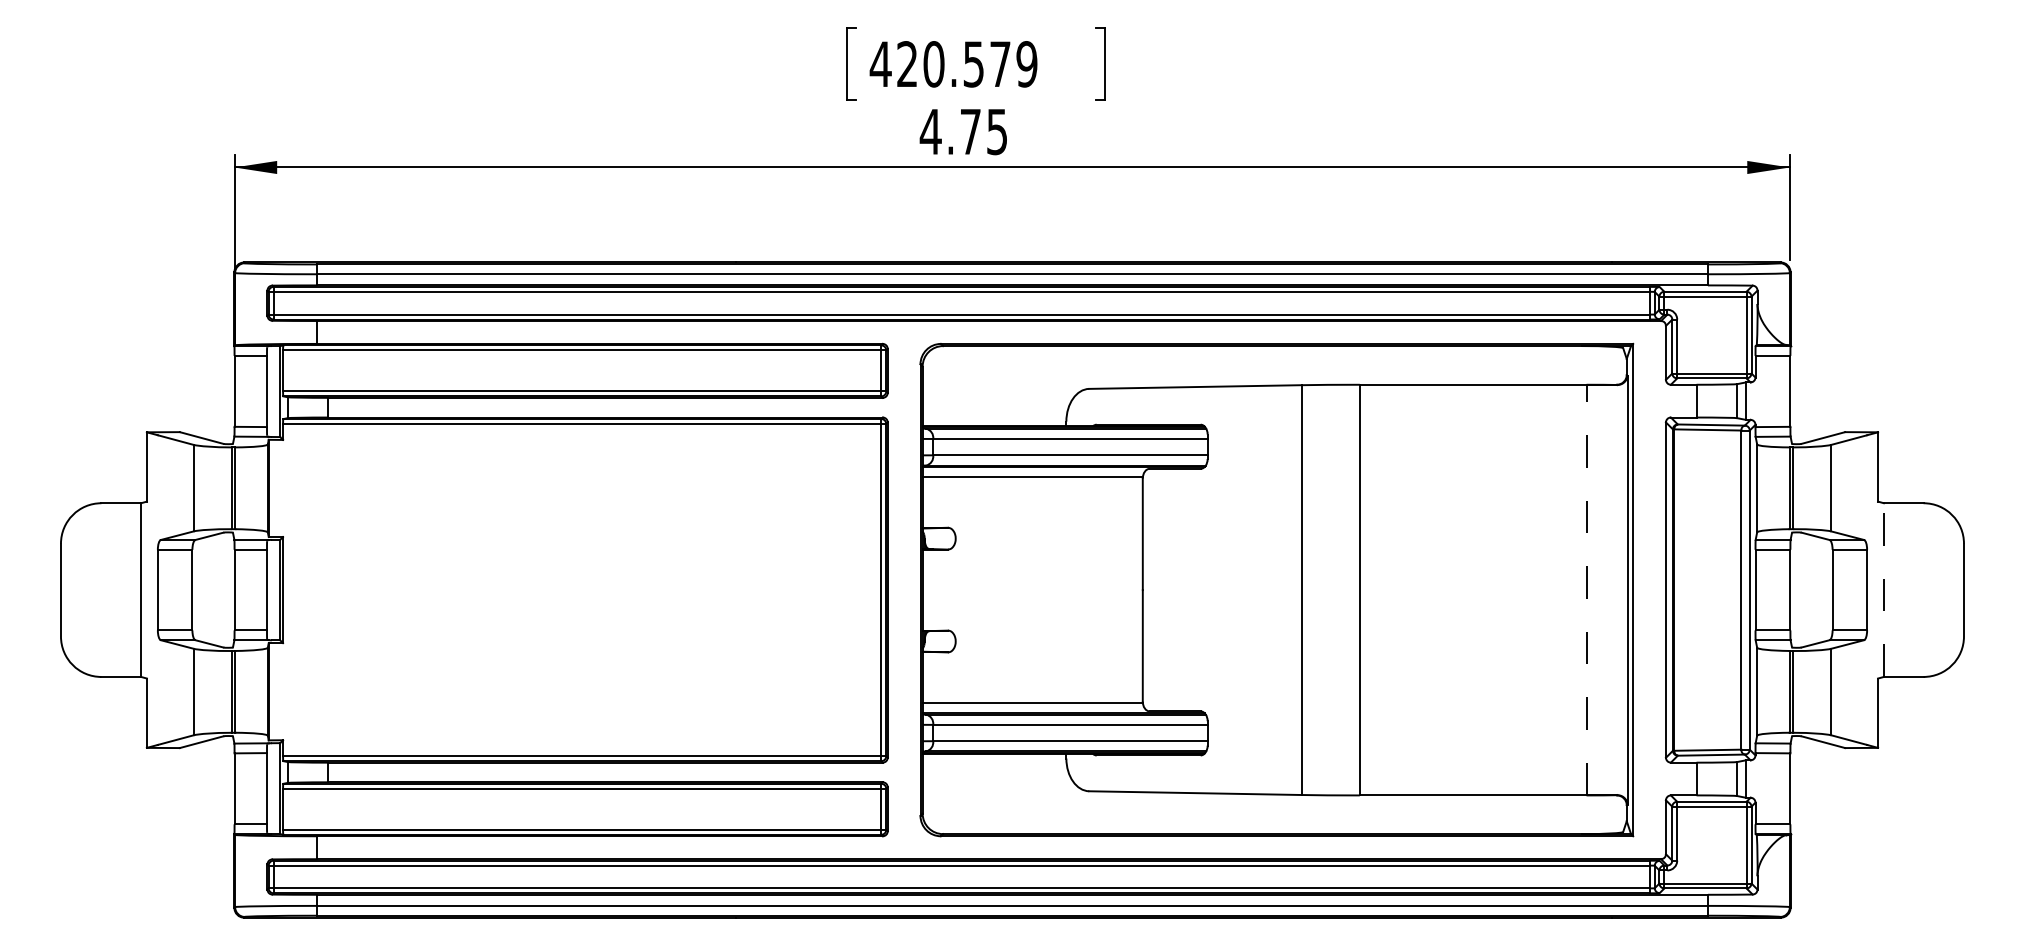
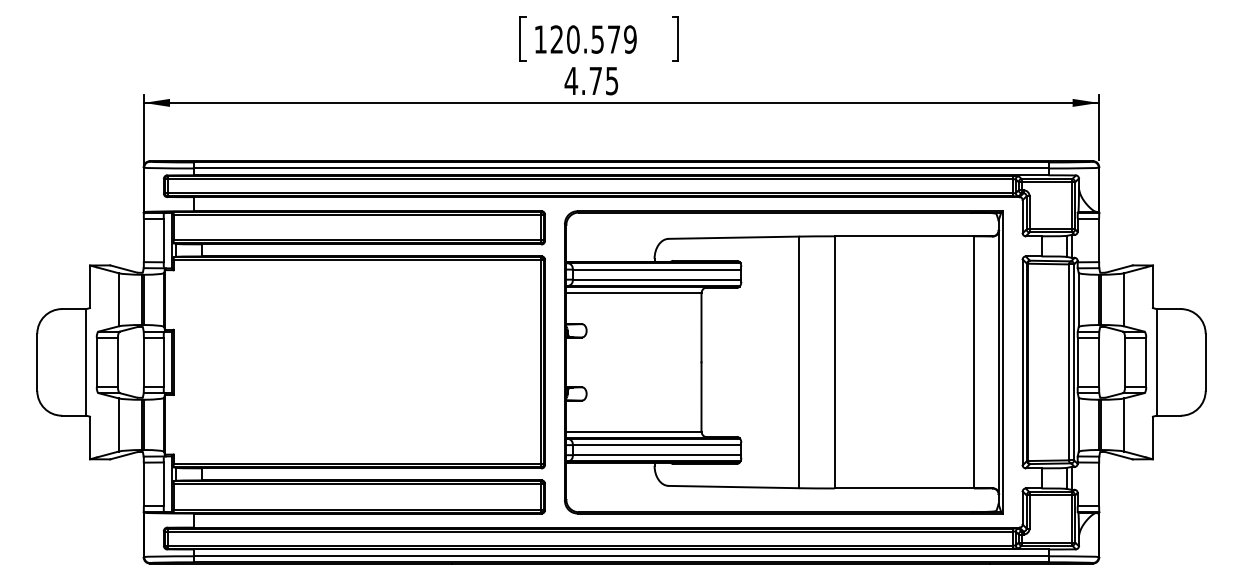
text: (880, 64) -> (540, 39), 420.579 -> 120.579
line: (1585, 588) -> (973, 361), dashed -> solid
line: (1883, 588) -> (1156, 361), dashed -> solid

